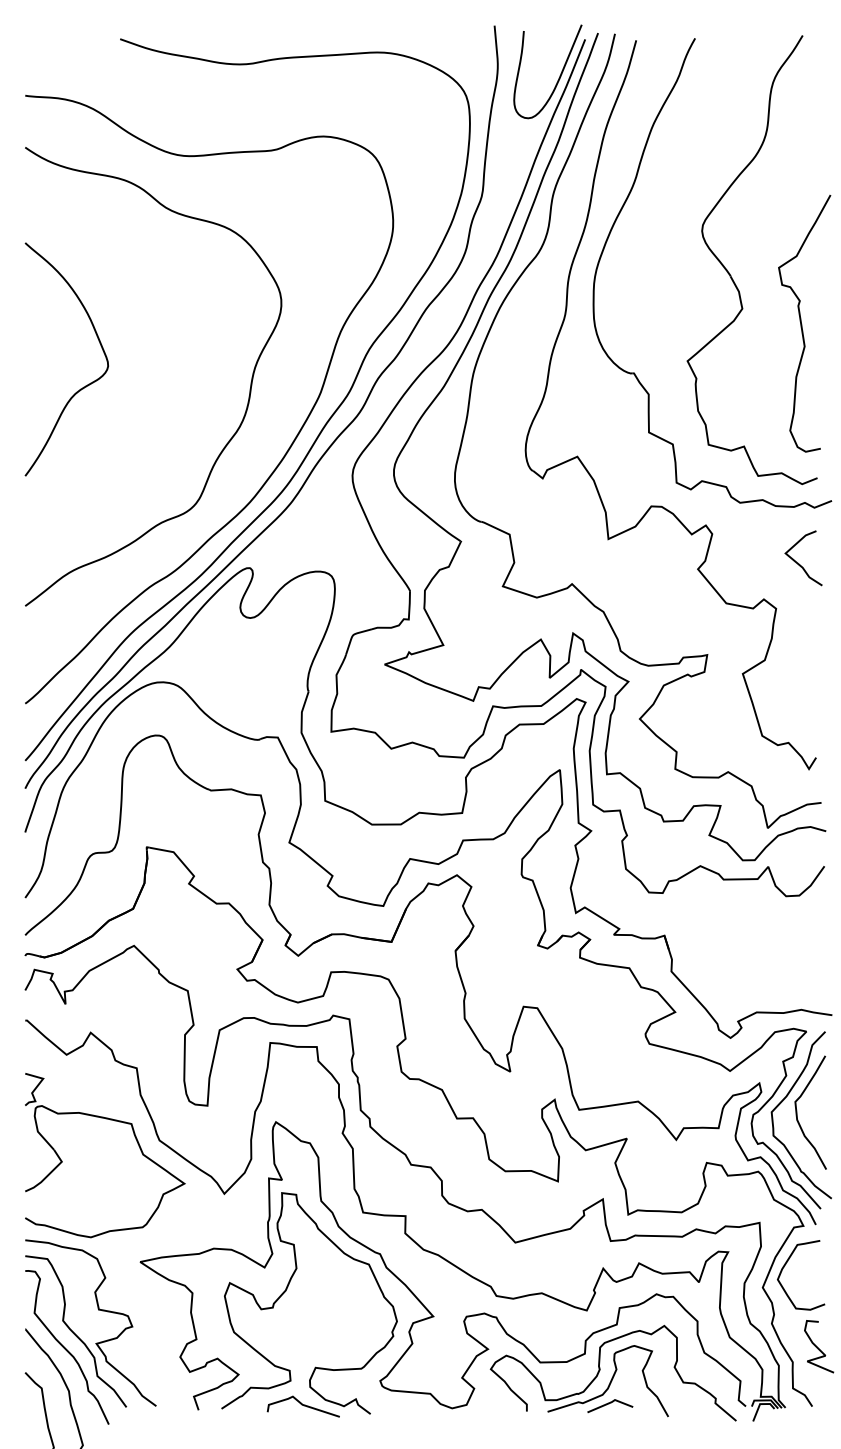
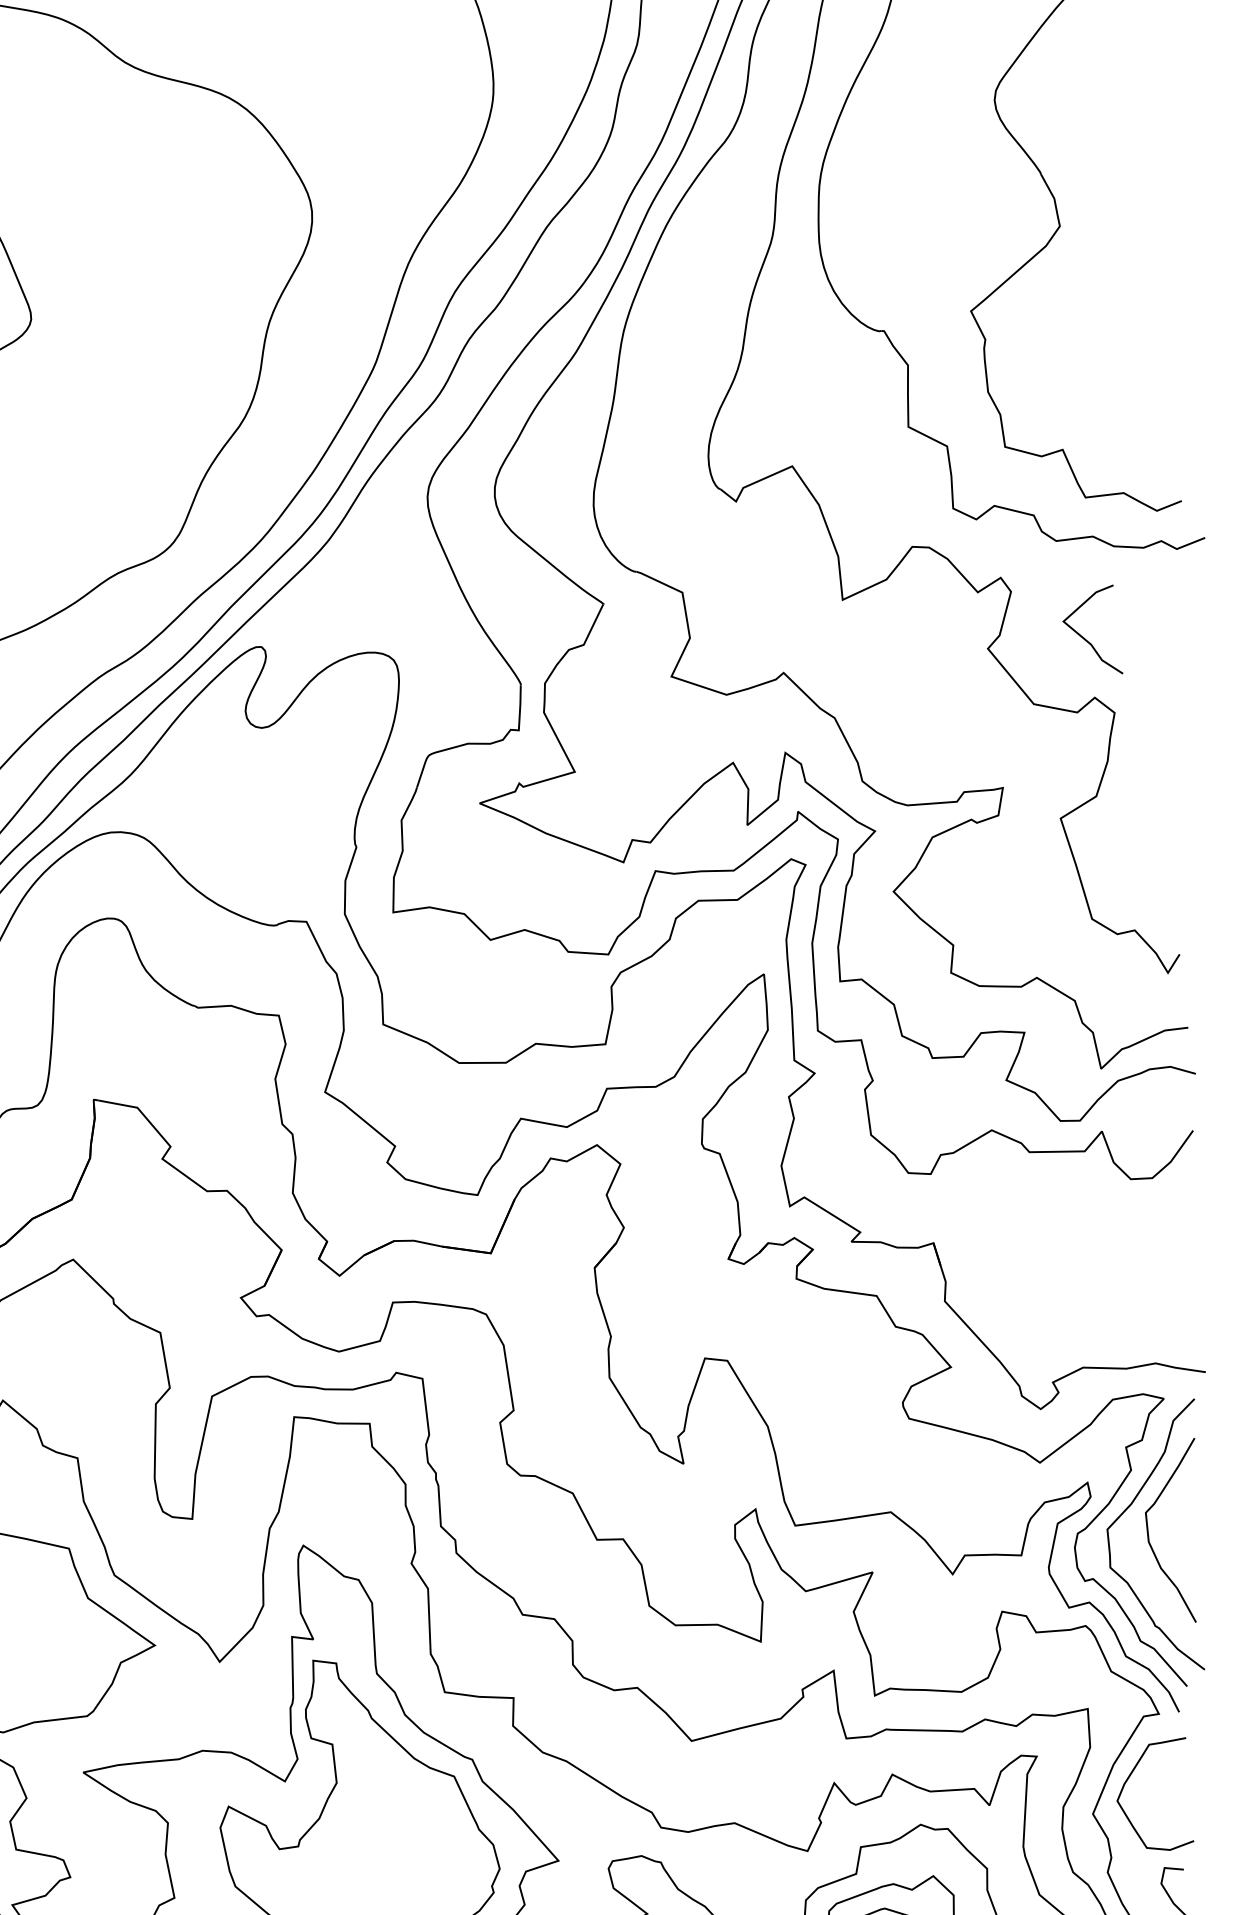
curve: (802, 324) -> (1157, 251), removed
curve: (798, 562) -> (1084, 636), moved

